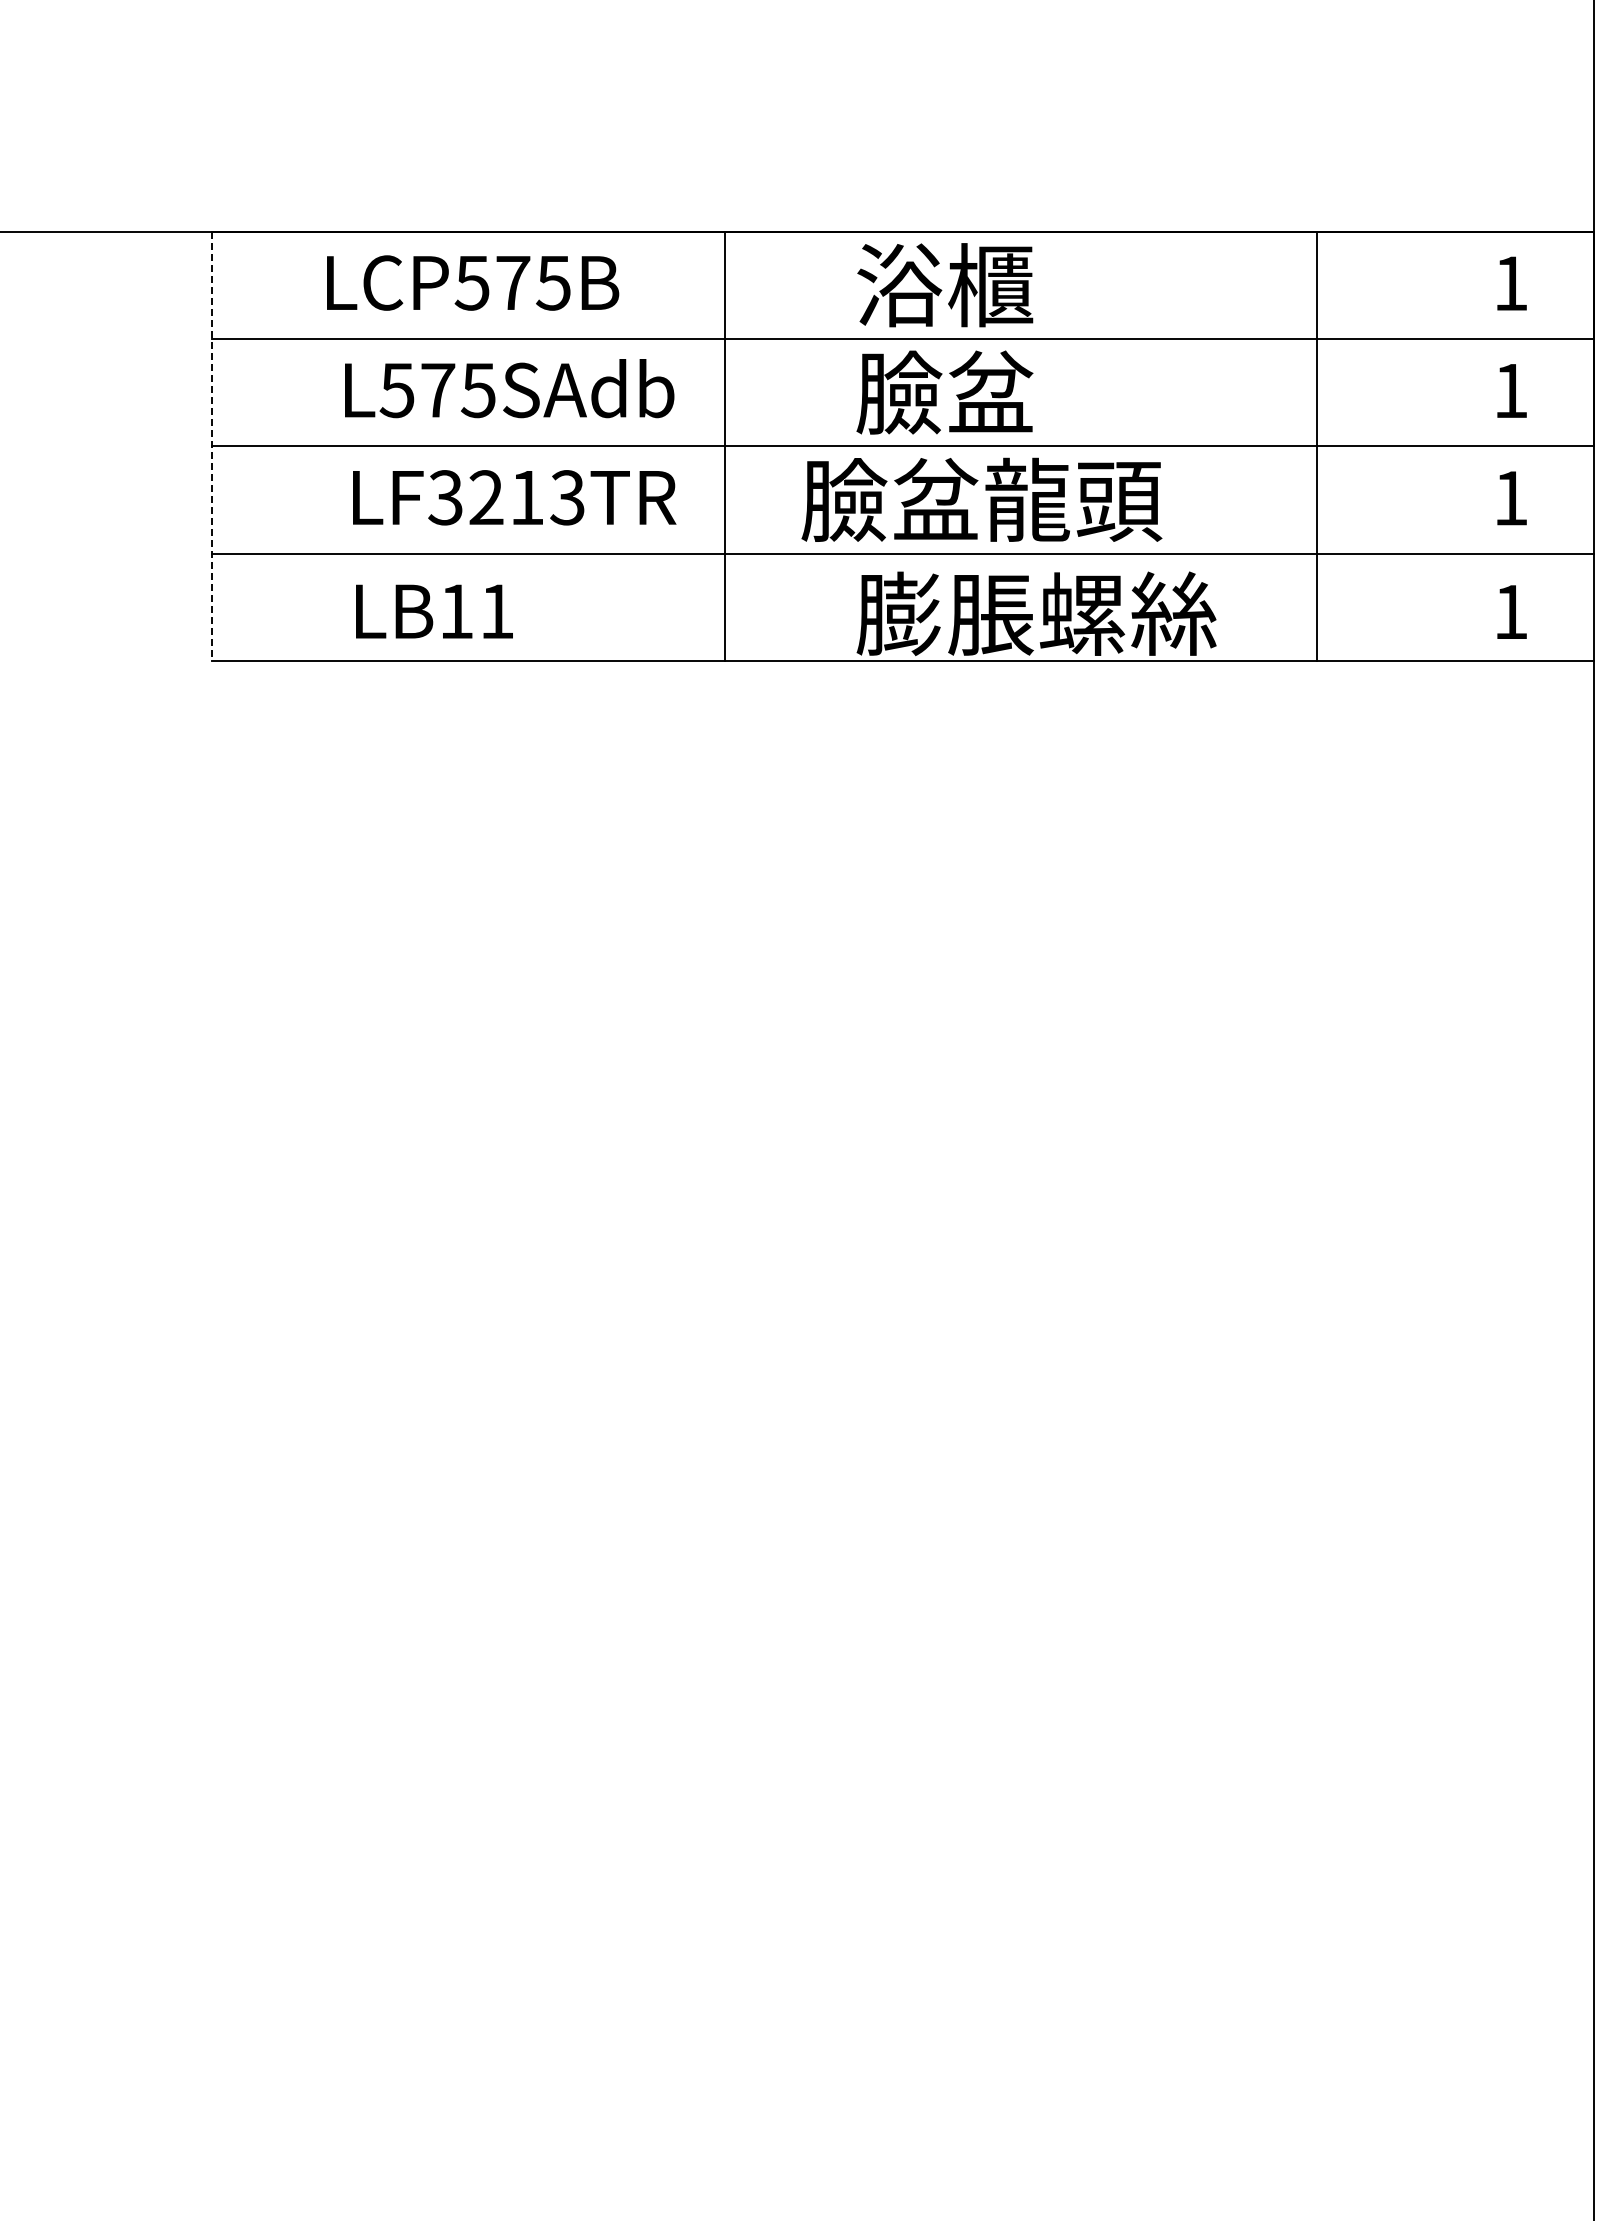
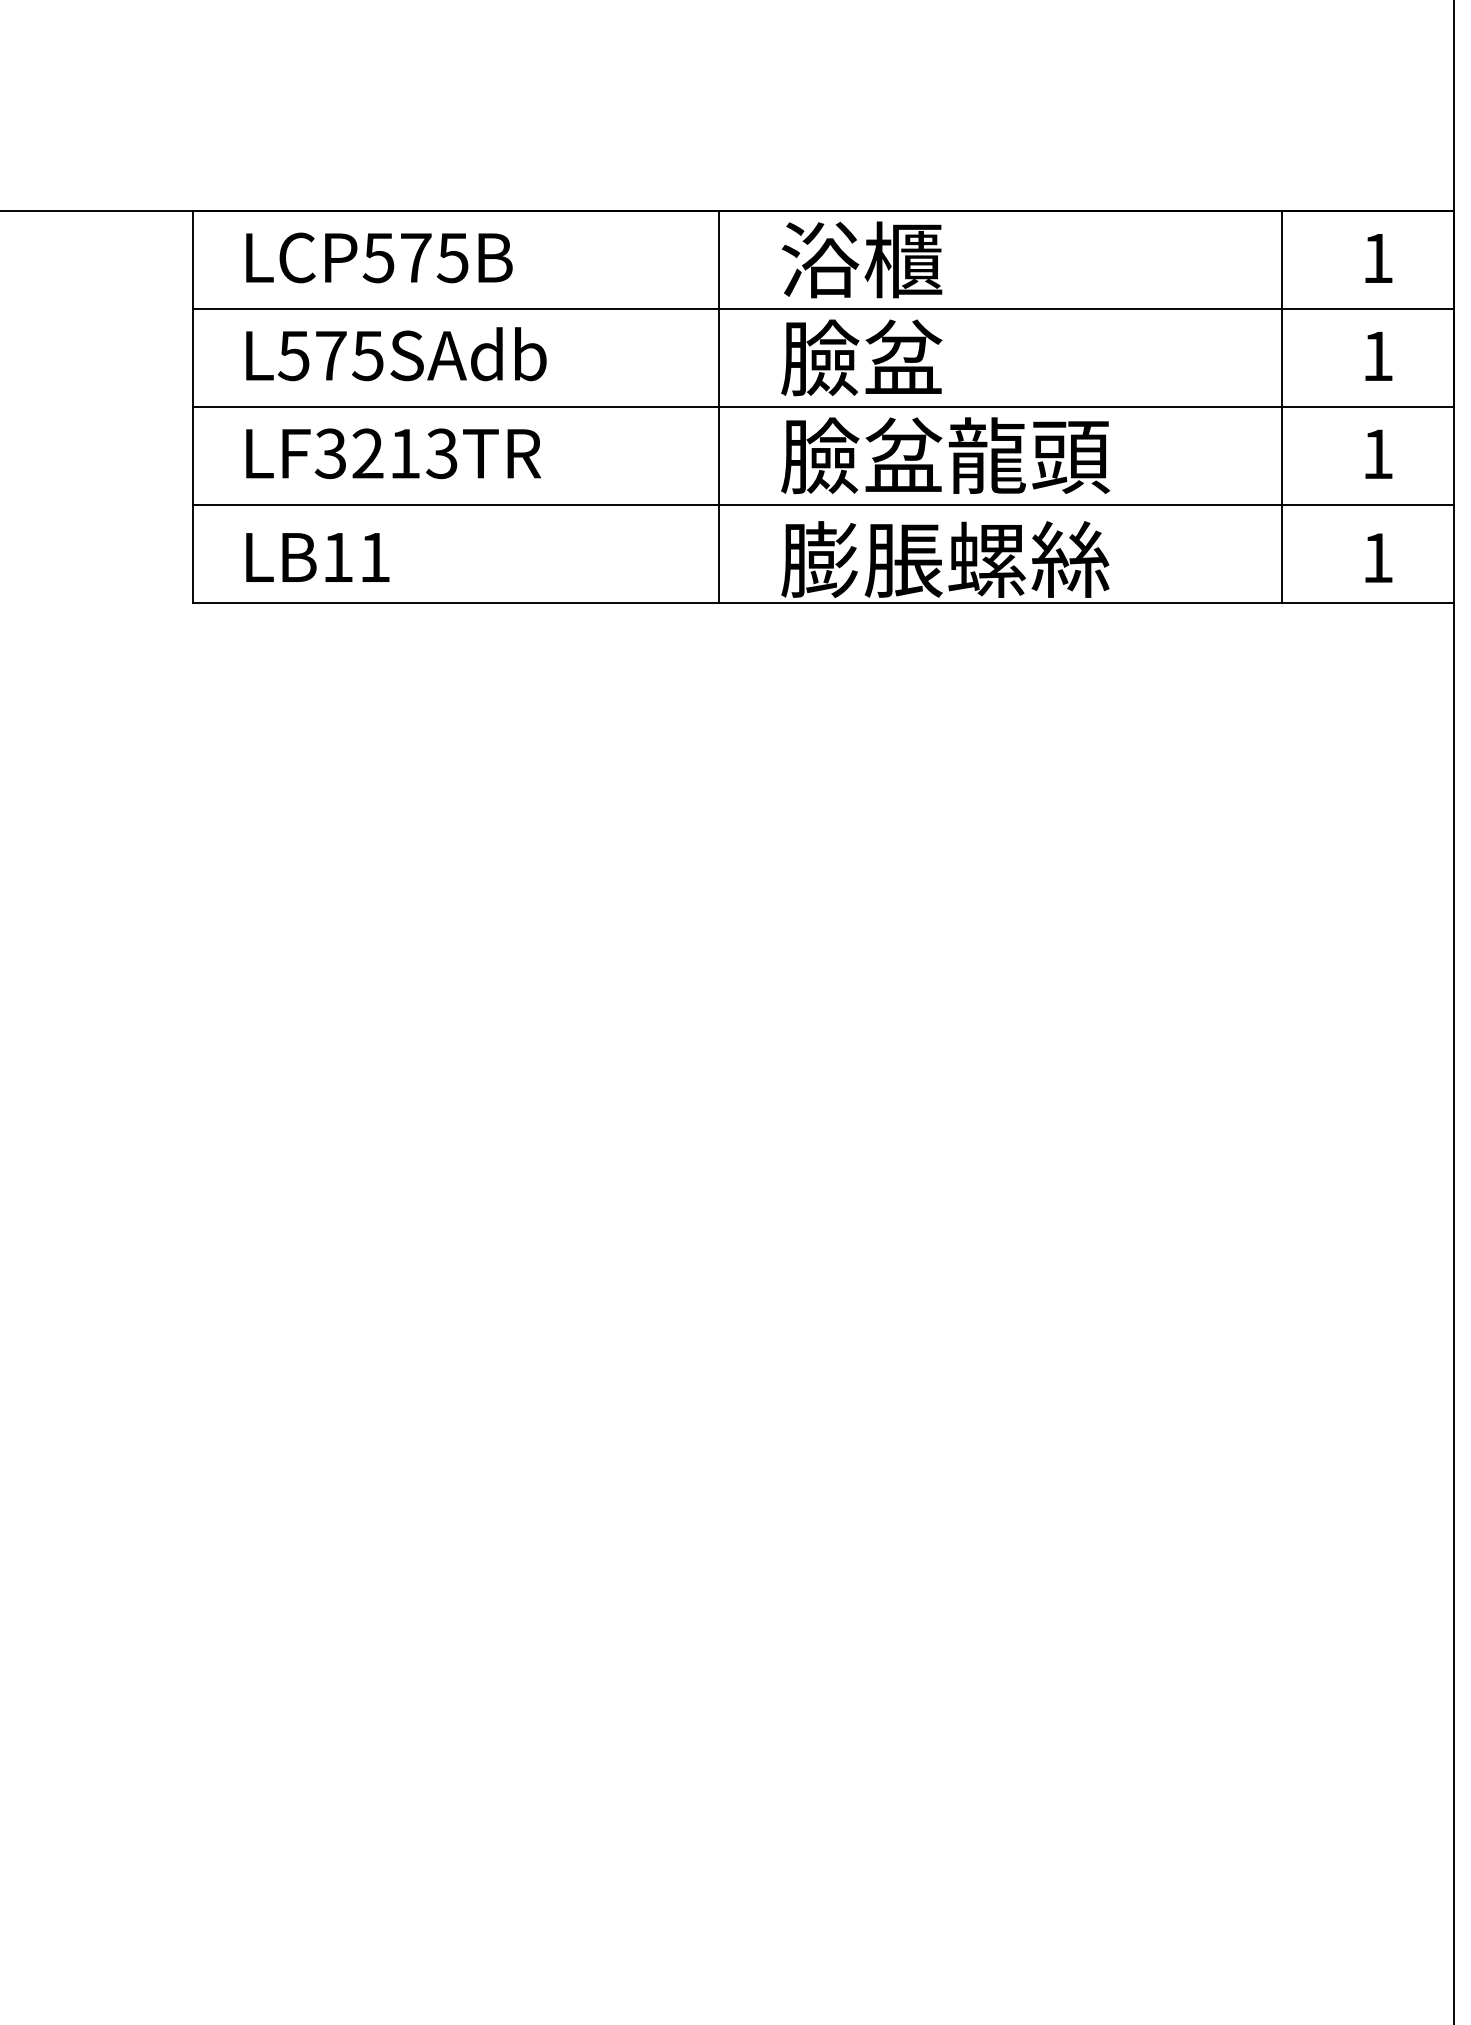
text: (473, 282) -> (379, 257), moved
text: (509, 388) -> (396, 354), moved
line: (211, 446) -> (192, 406), dashed -> solid
line: (724, 446) -> (719, 406), moved
line: (1317, 446) -> (1282, 406), moved
text: (514, 497) -> (393, 453), moved
text: (981, 499) -> (945, 455), moved
text: (434, 611) -> (317, 557), moved

